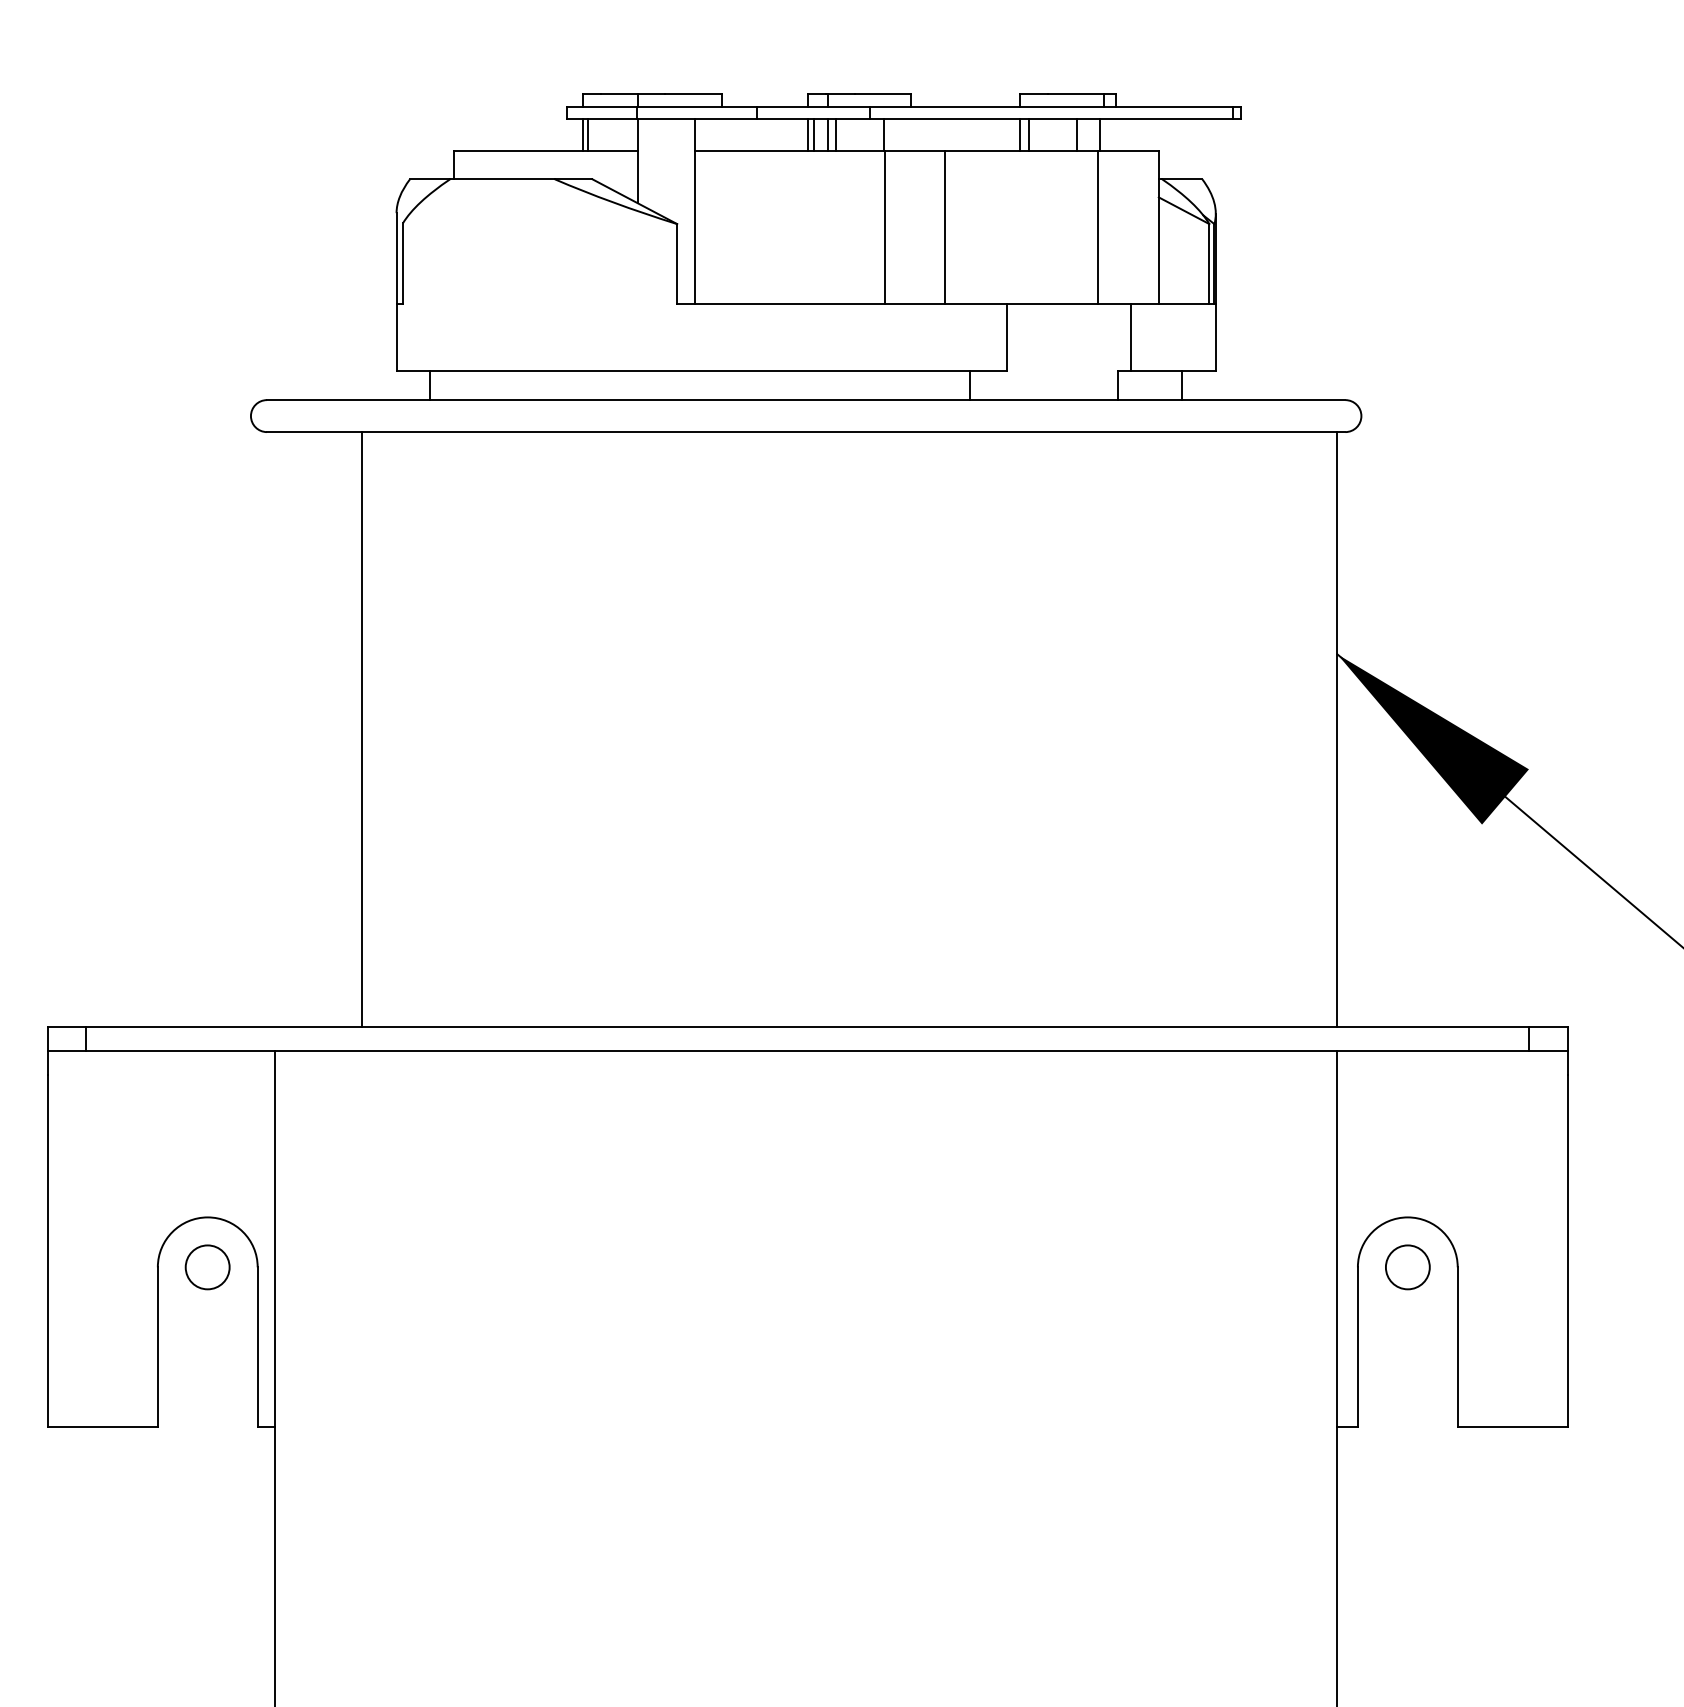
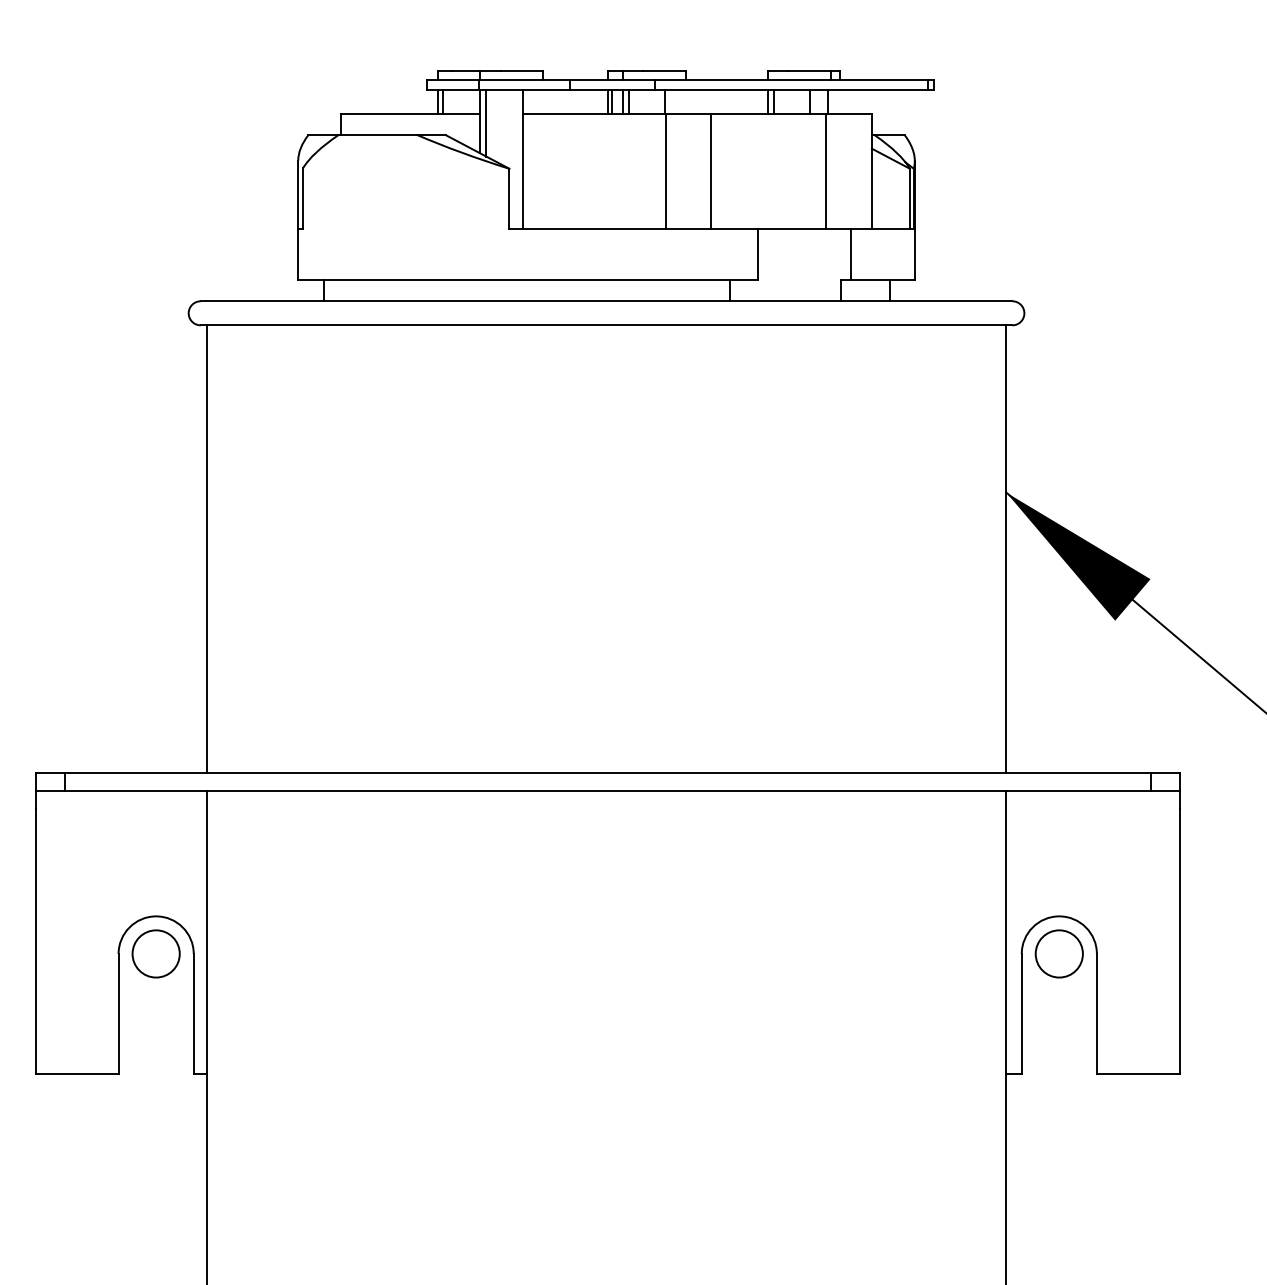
line: (646, 163) -> (486, 123), added
line: (361, 729) -> (206, 549), moved
circle: (207, 1267) -> (155, 954), size x1.43
circle: (1407, 1267) -> (1059, 954), size x1.43

